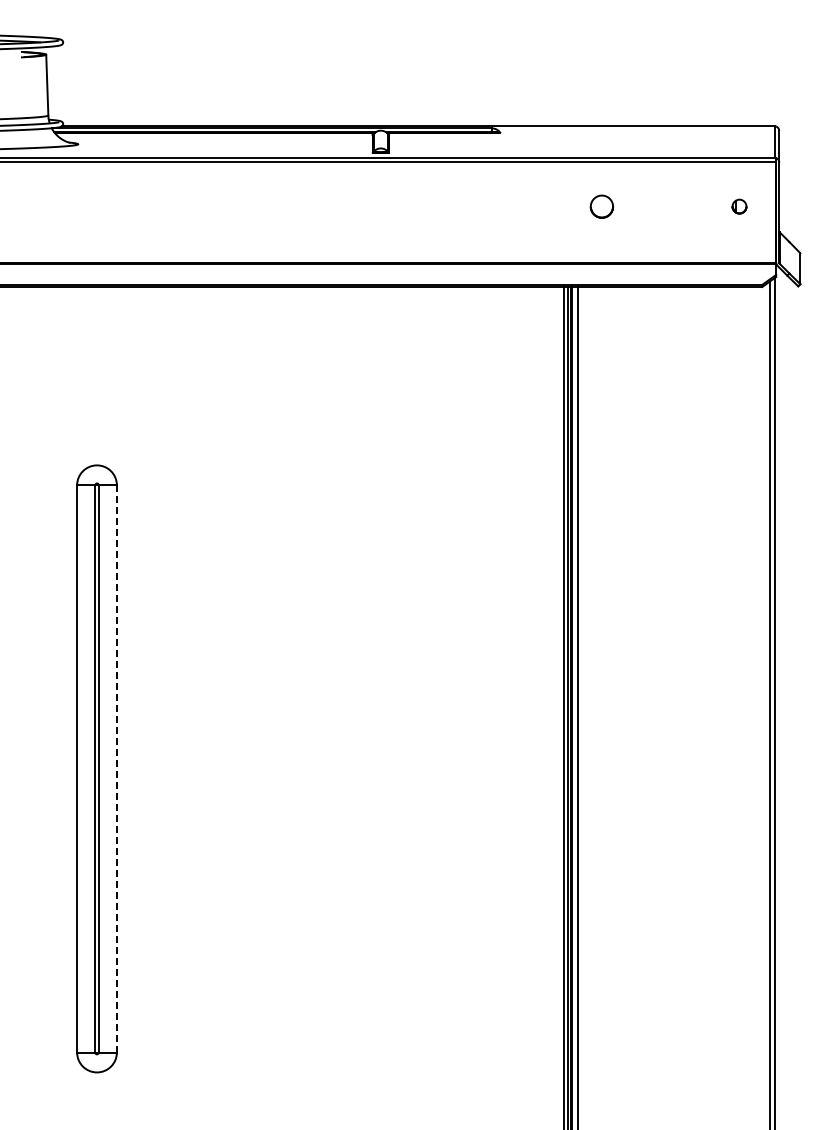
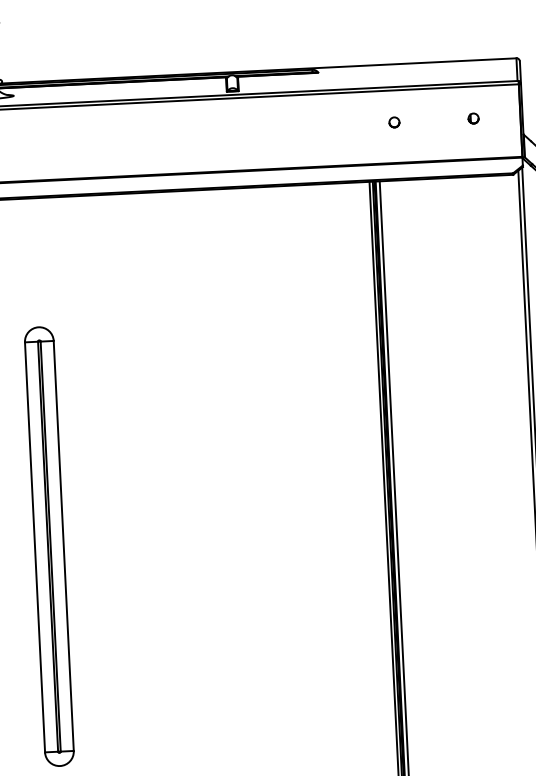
part: (601, 206) -> (394, 122), size x0.62
part: (739, 206) -> (473, 118), moved
line: (116, 768) -> (63, 545), dashed -> solid

